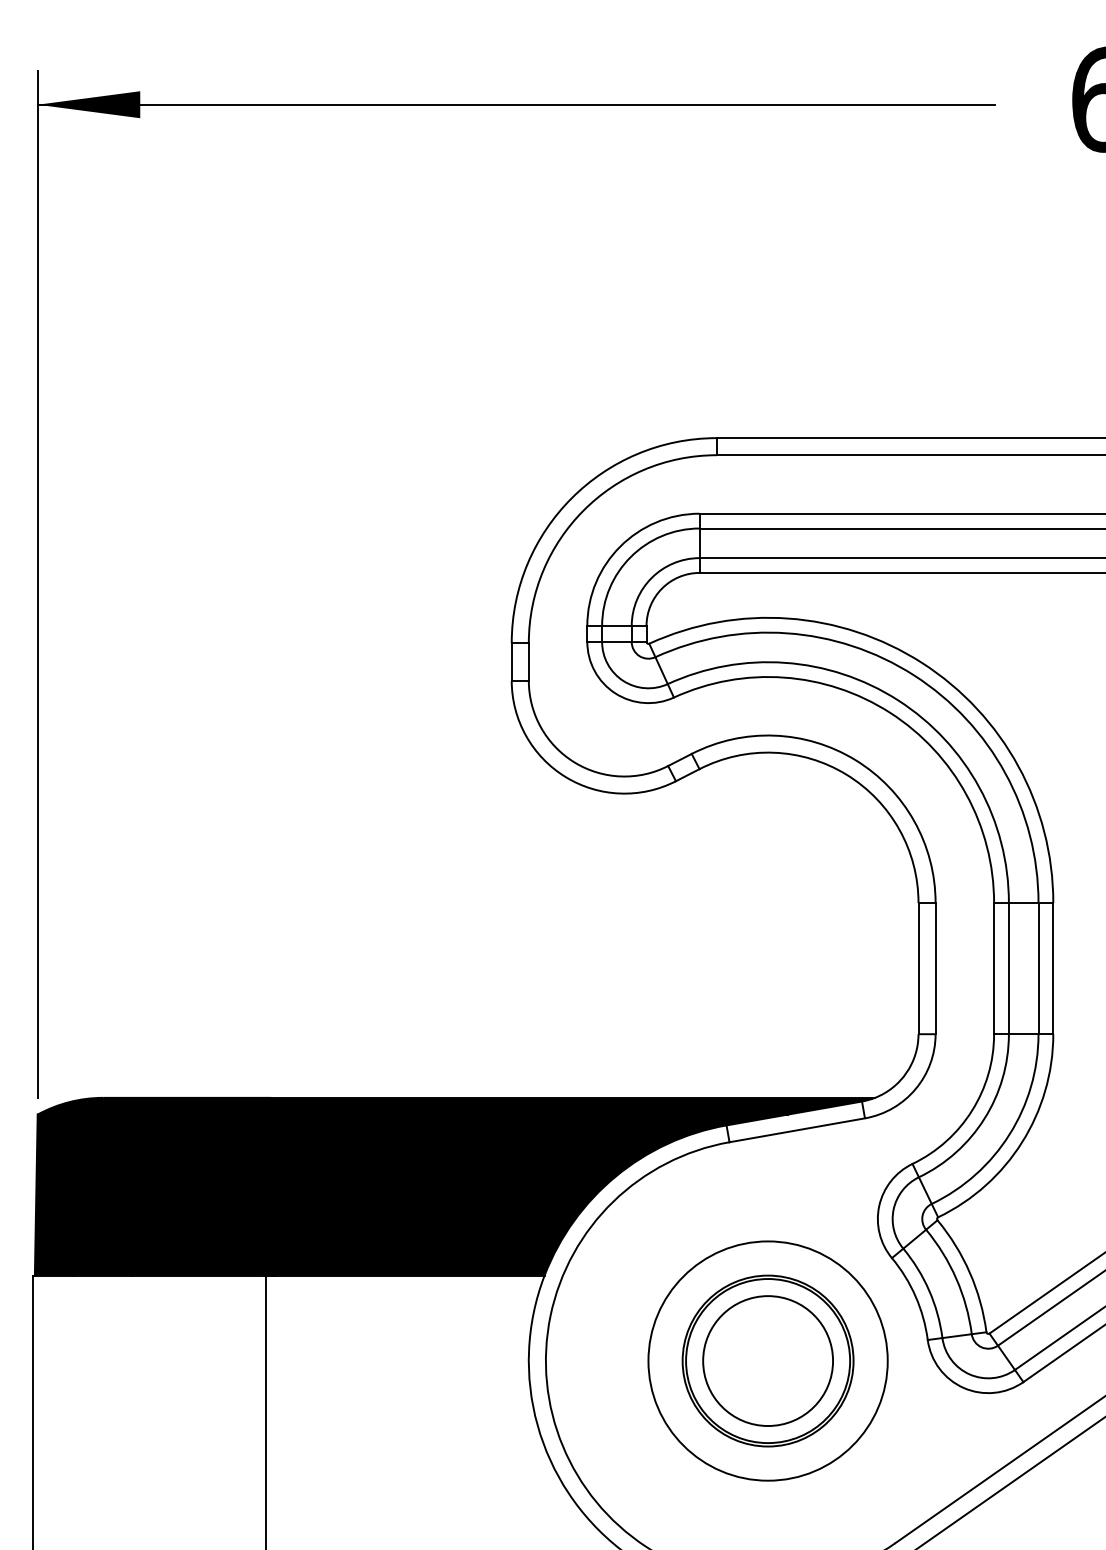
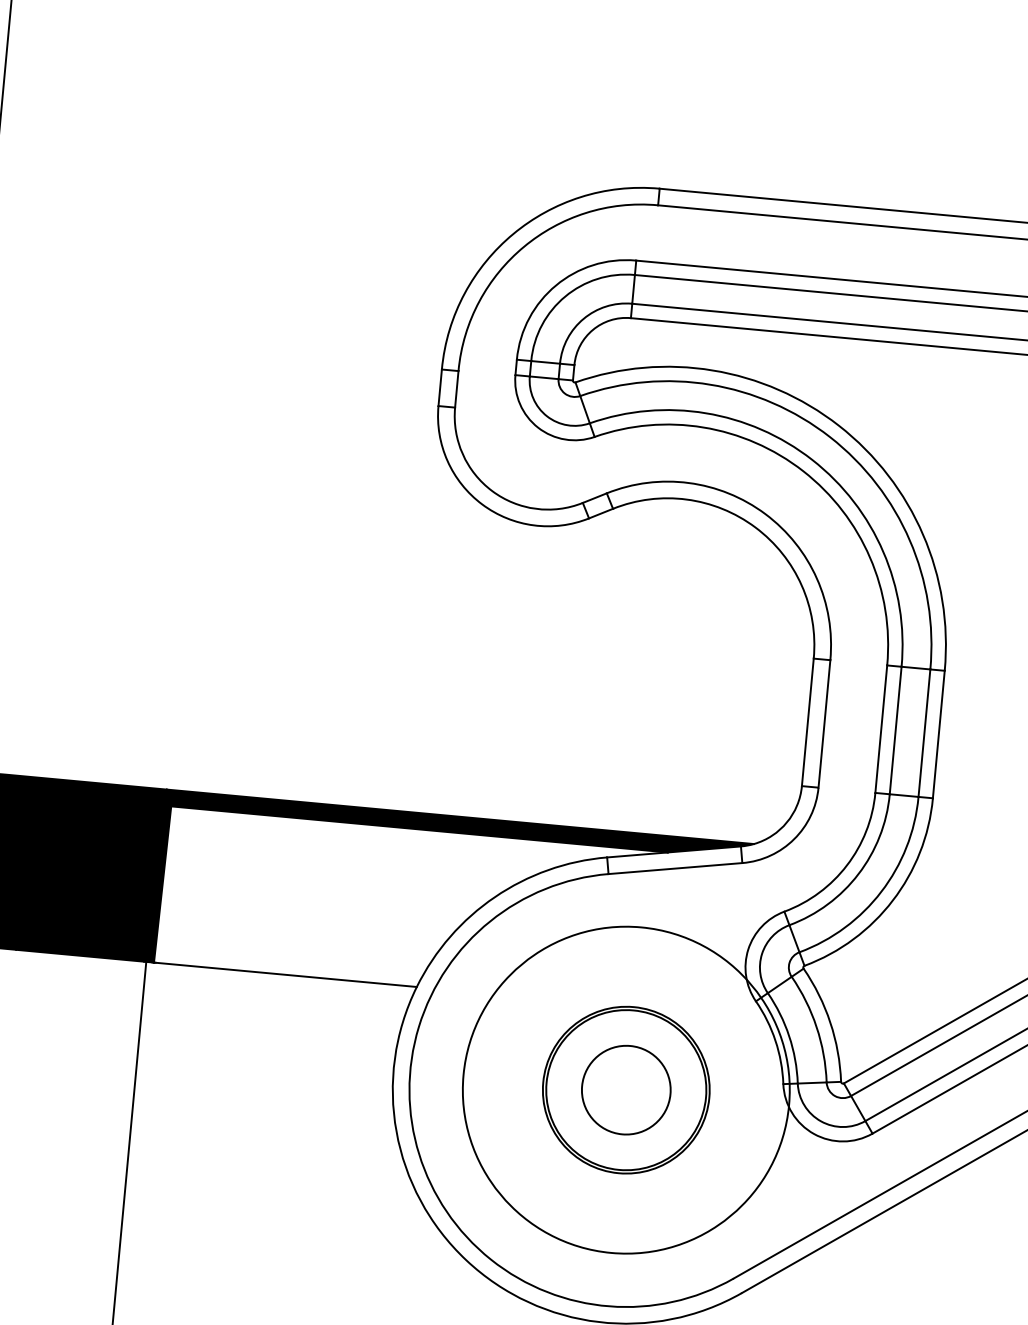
fill: (530, 1194) -> (410, 906), removed
circle: (767, 1360) -> (625, 1089), size x1.4
circle: (768, 1361) -> (626, 1090), size x0.7

